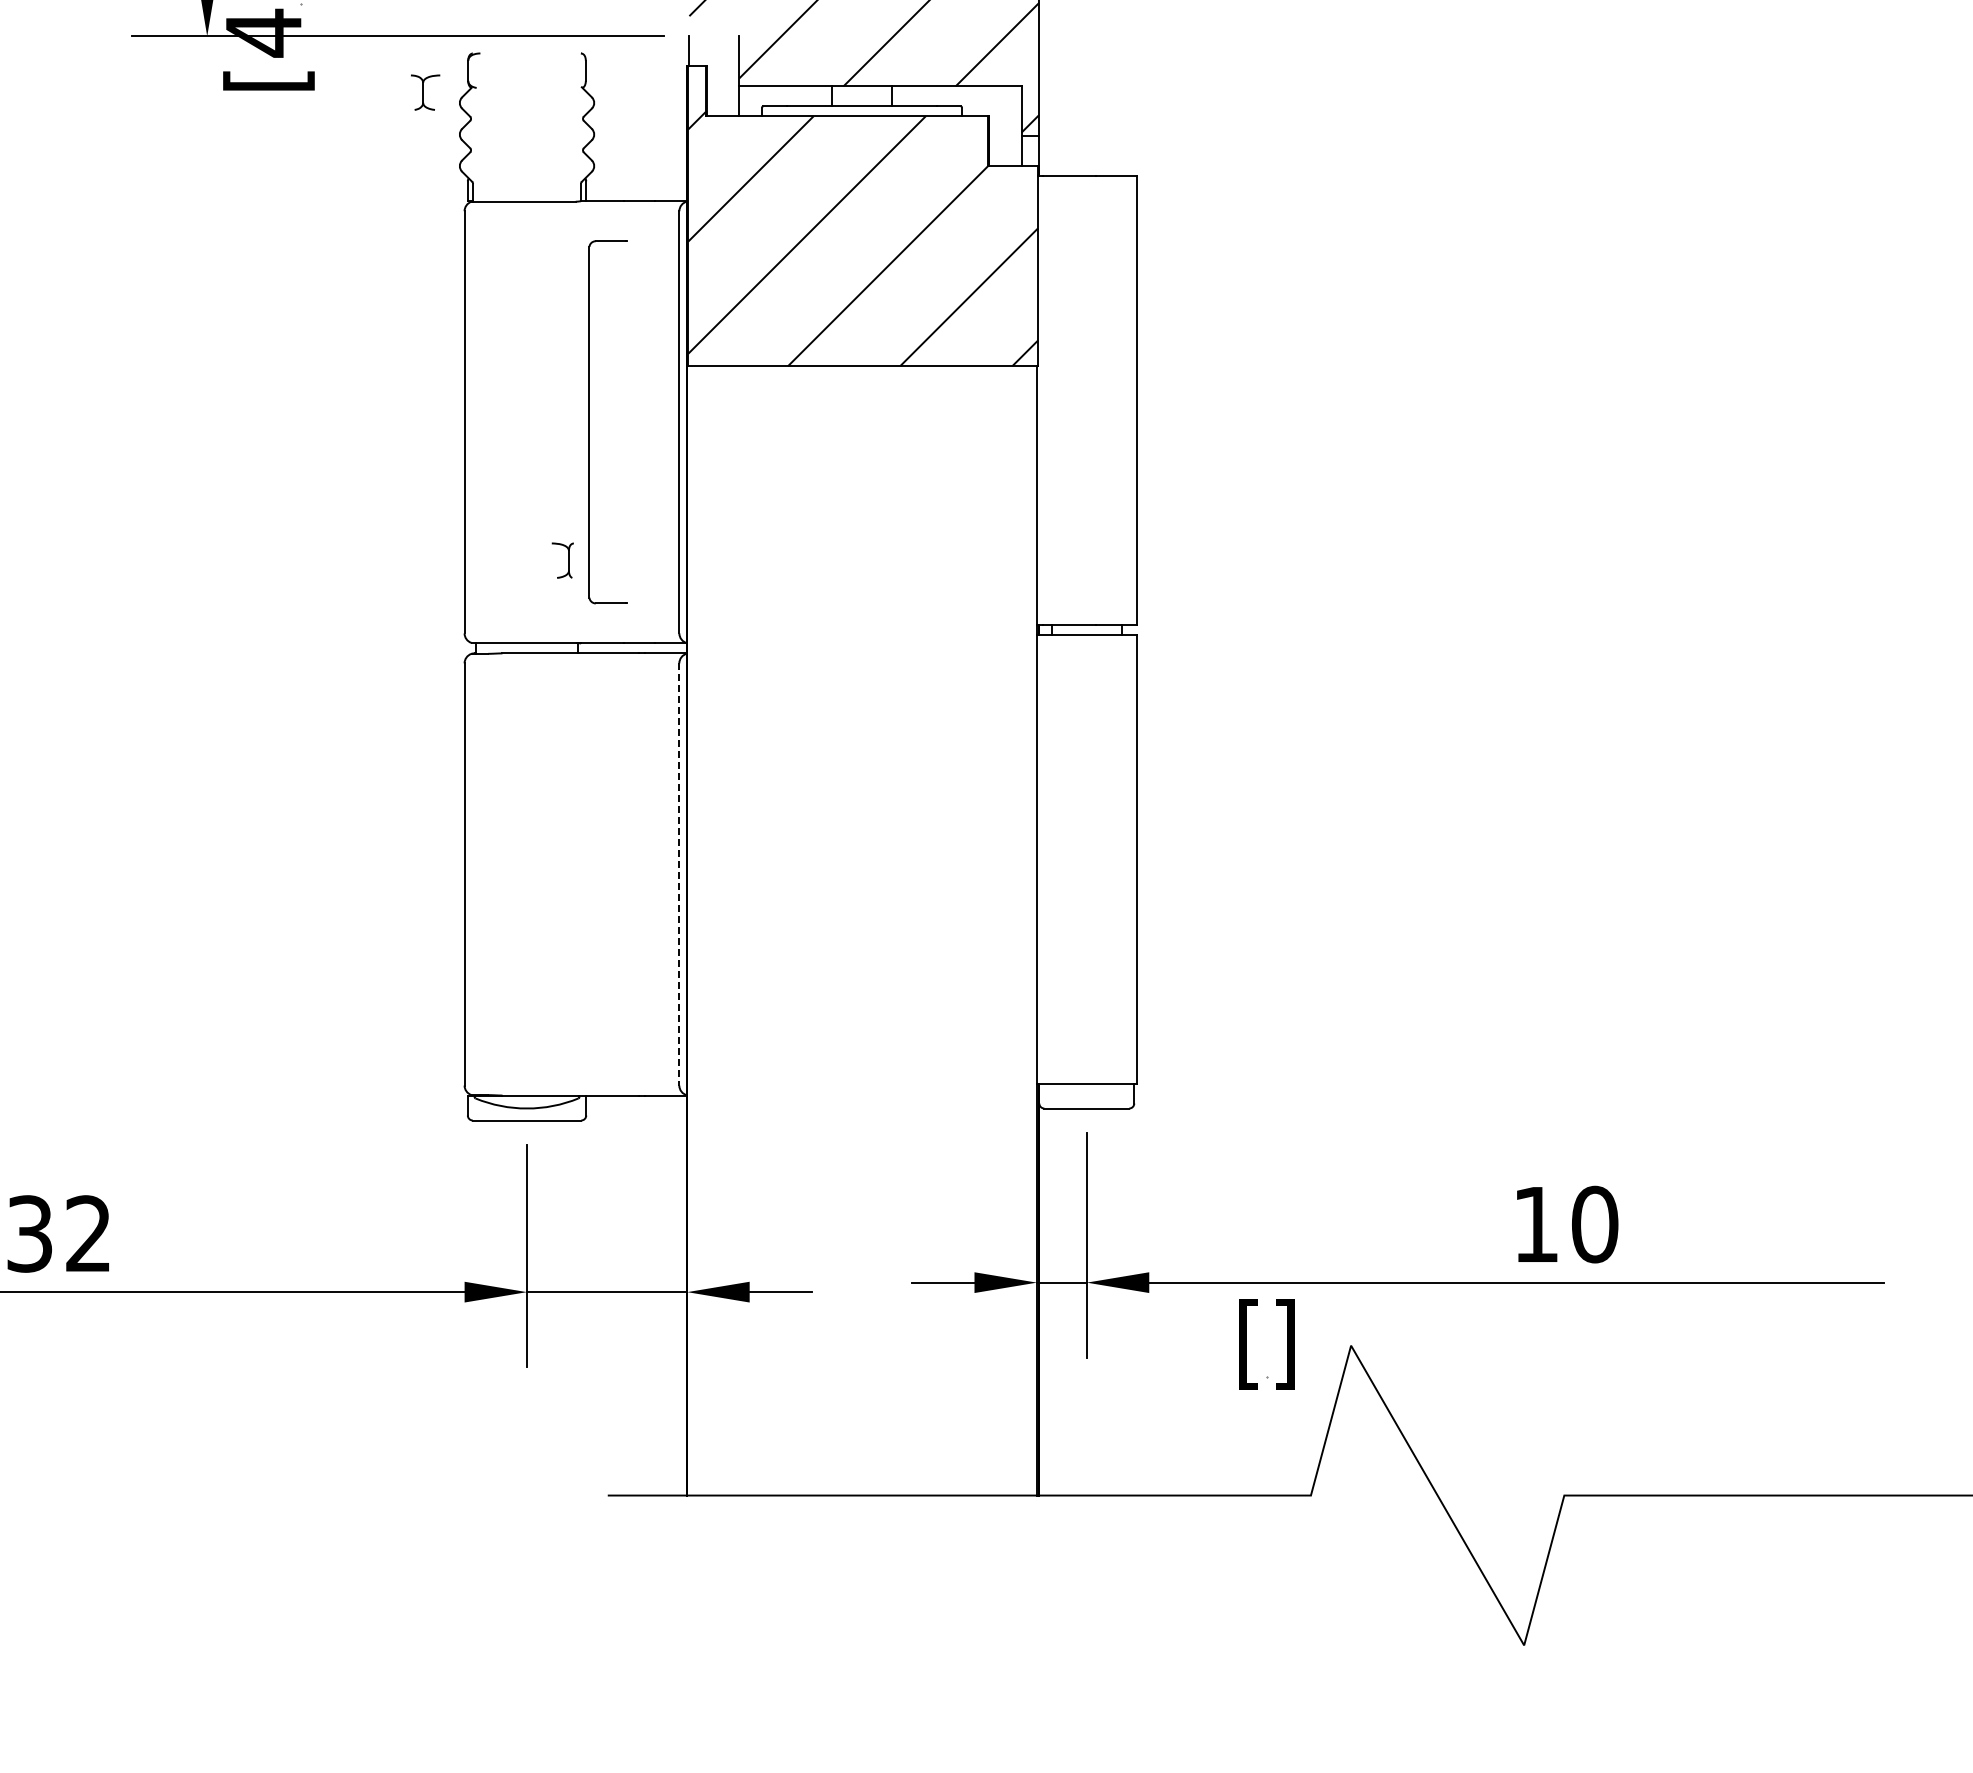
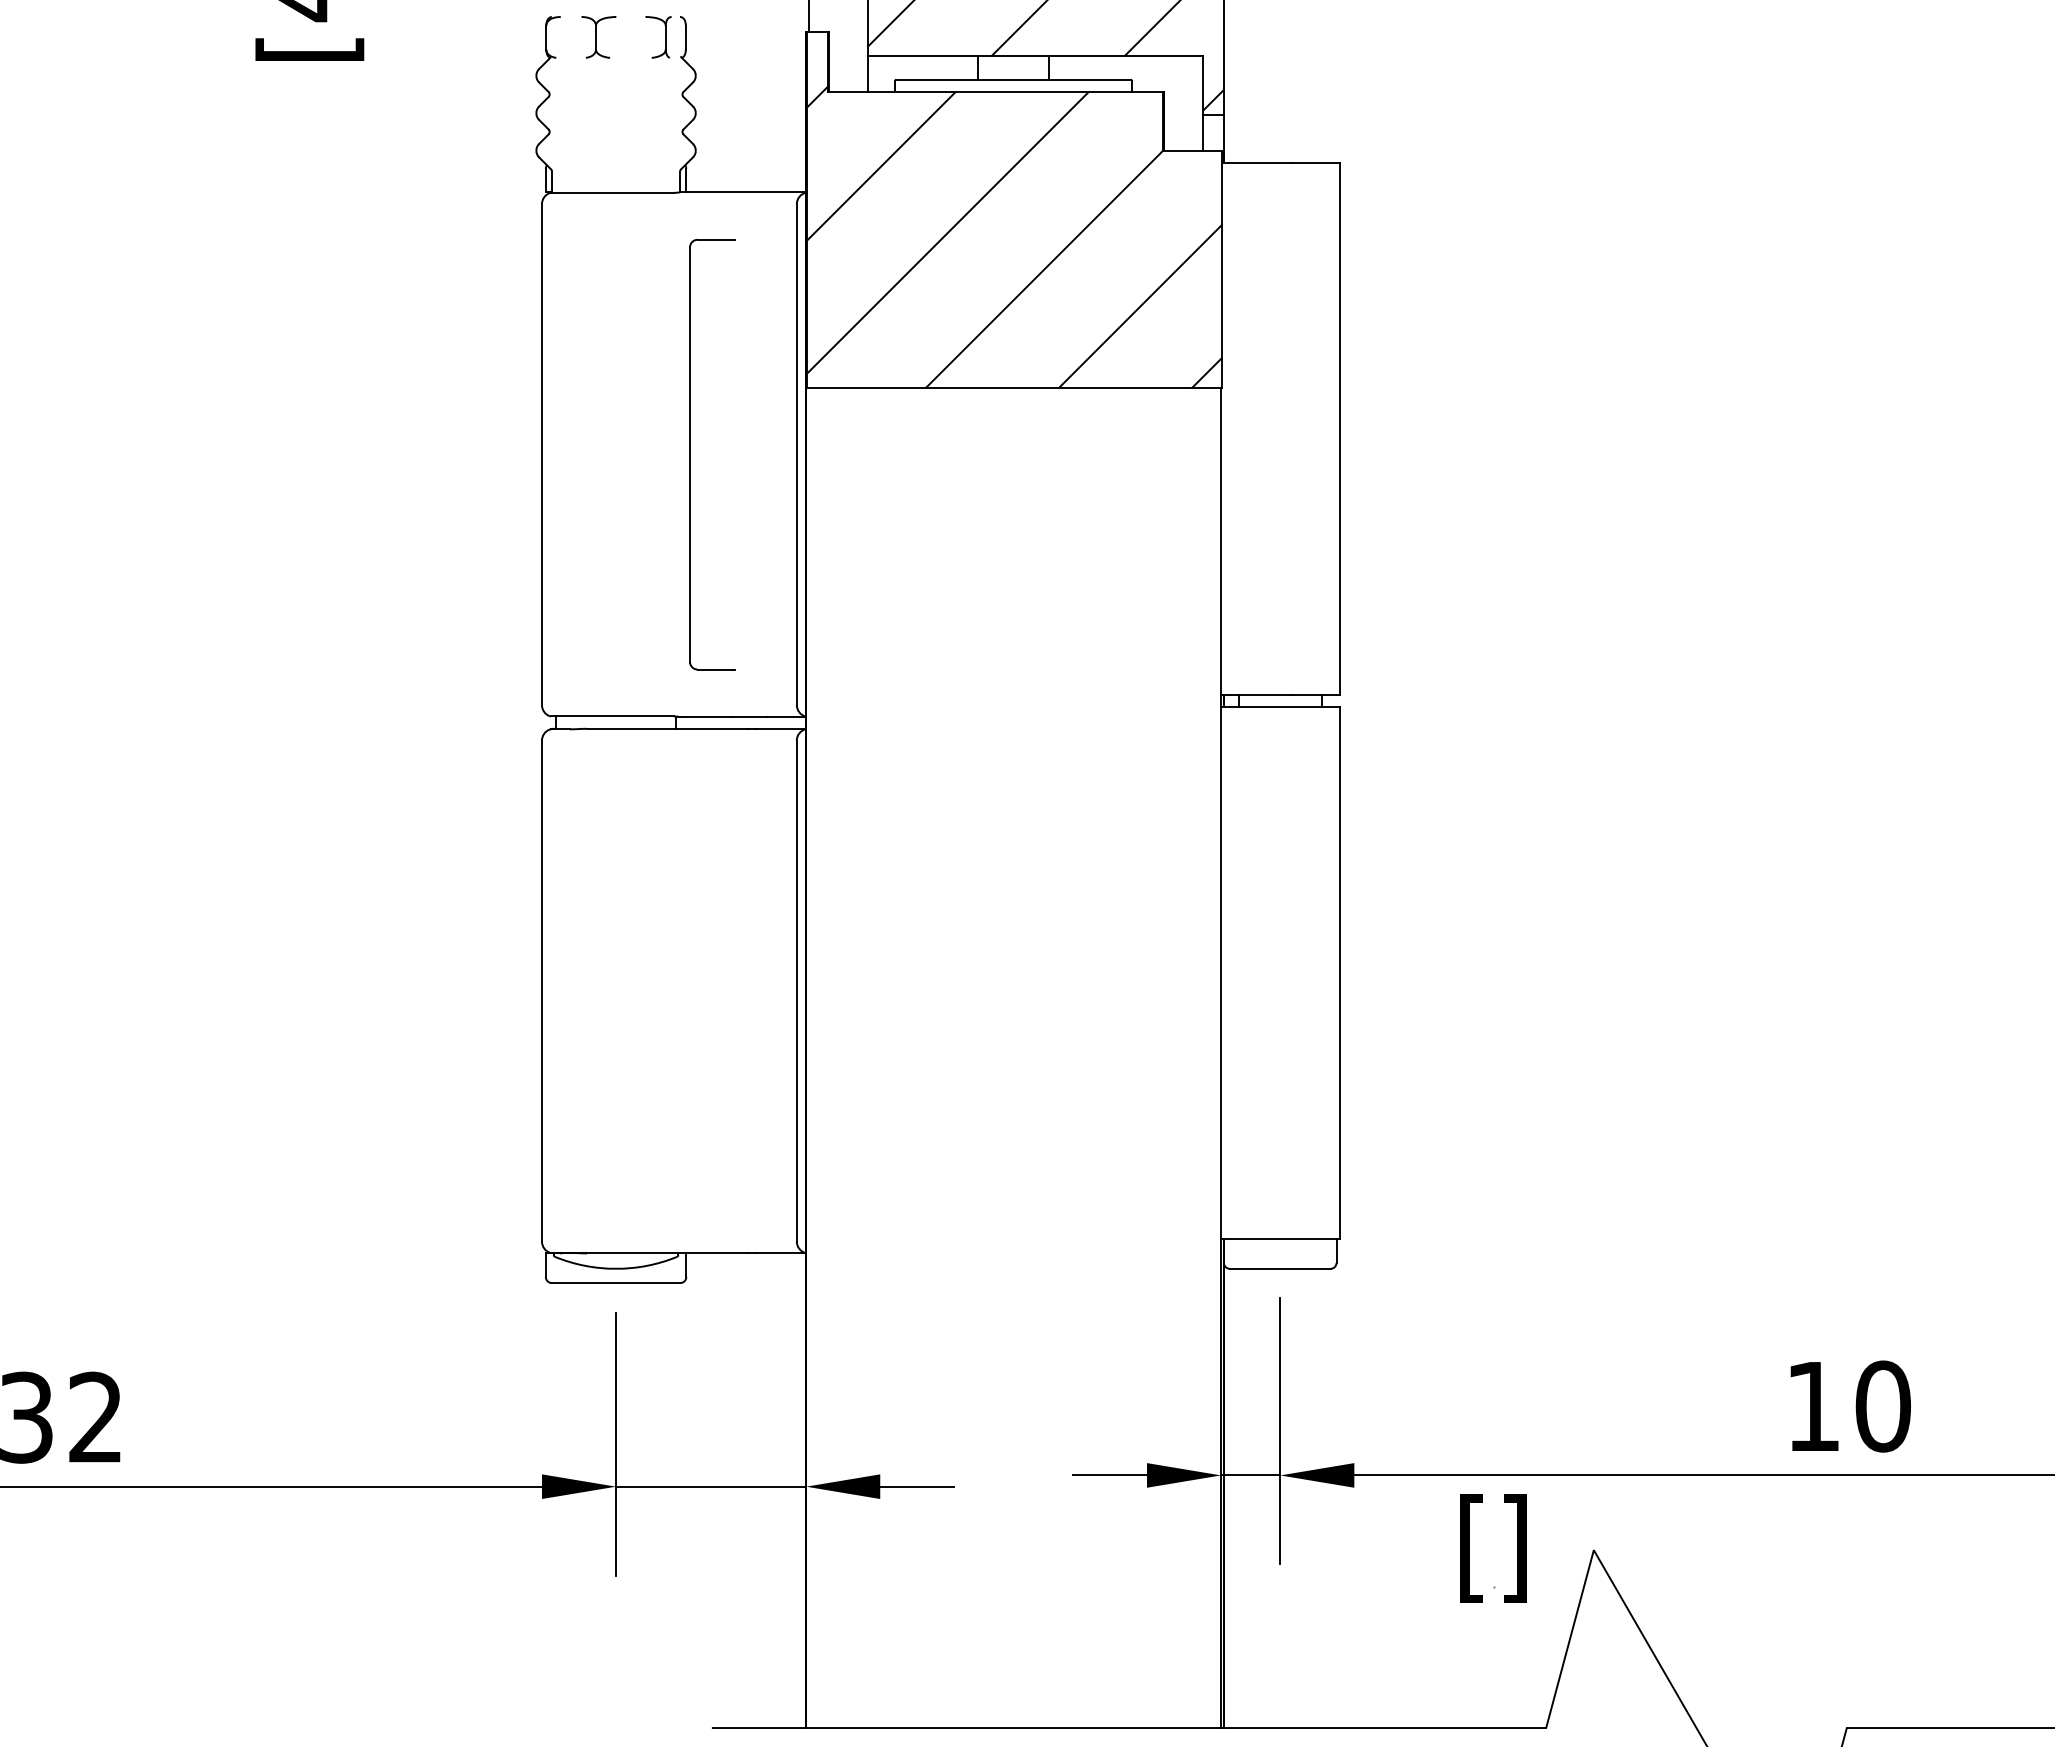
part: (425, 92) -> (598, 37), moved
part: (562, 560) -> (658, 37), moved
line: (679, 874) -> (796, 991), dashed -> solid

